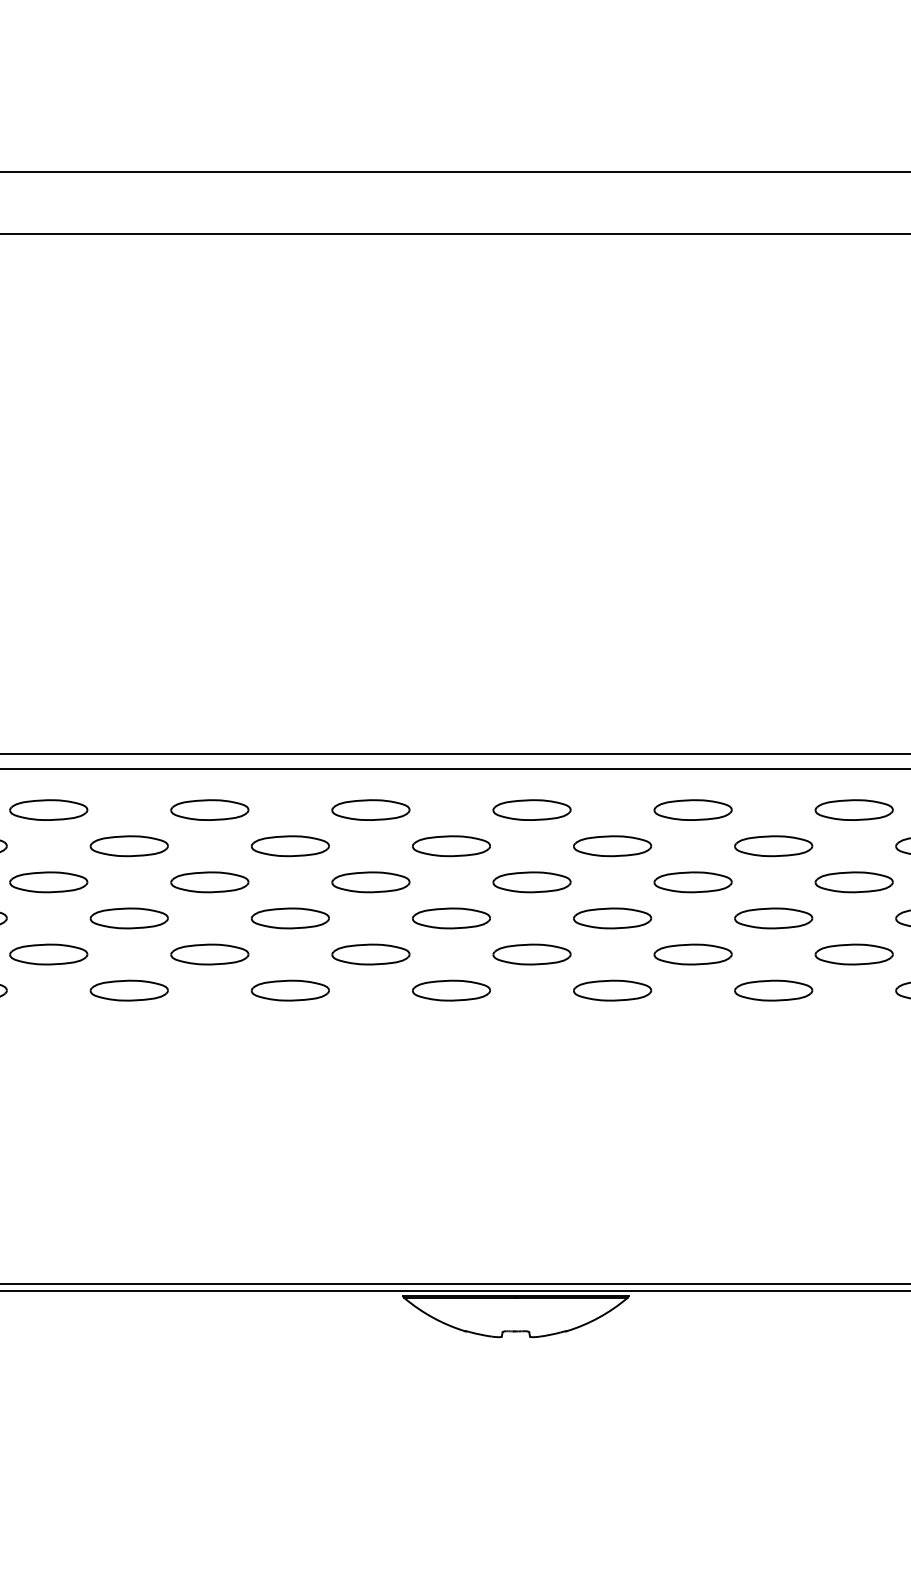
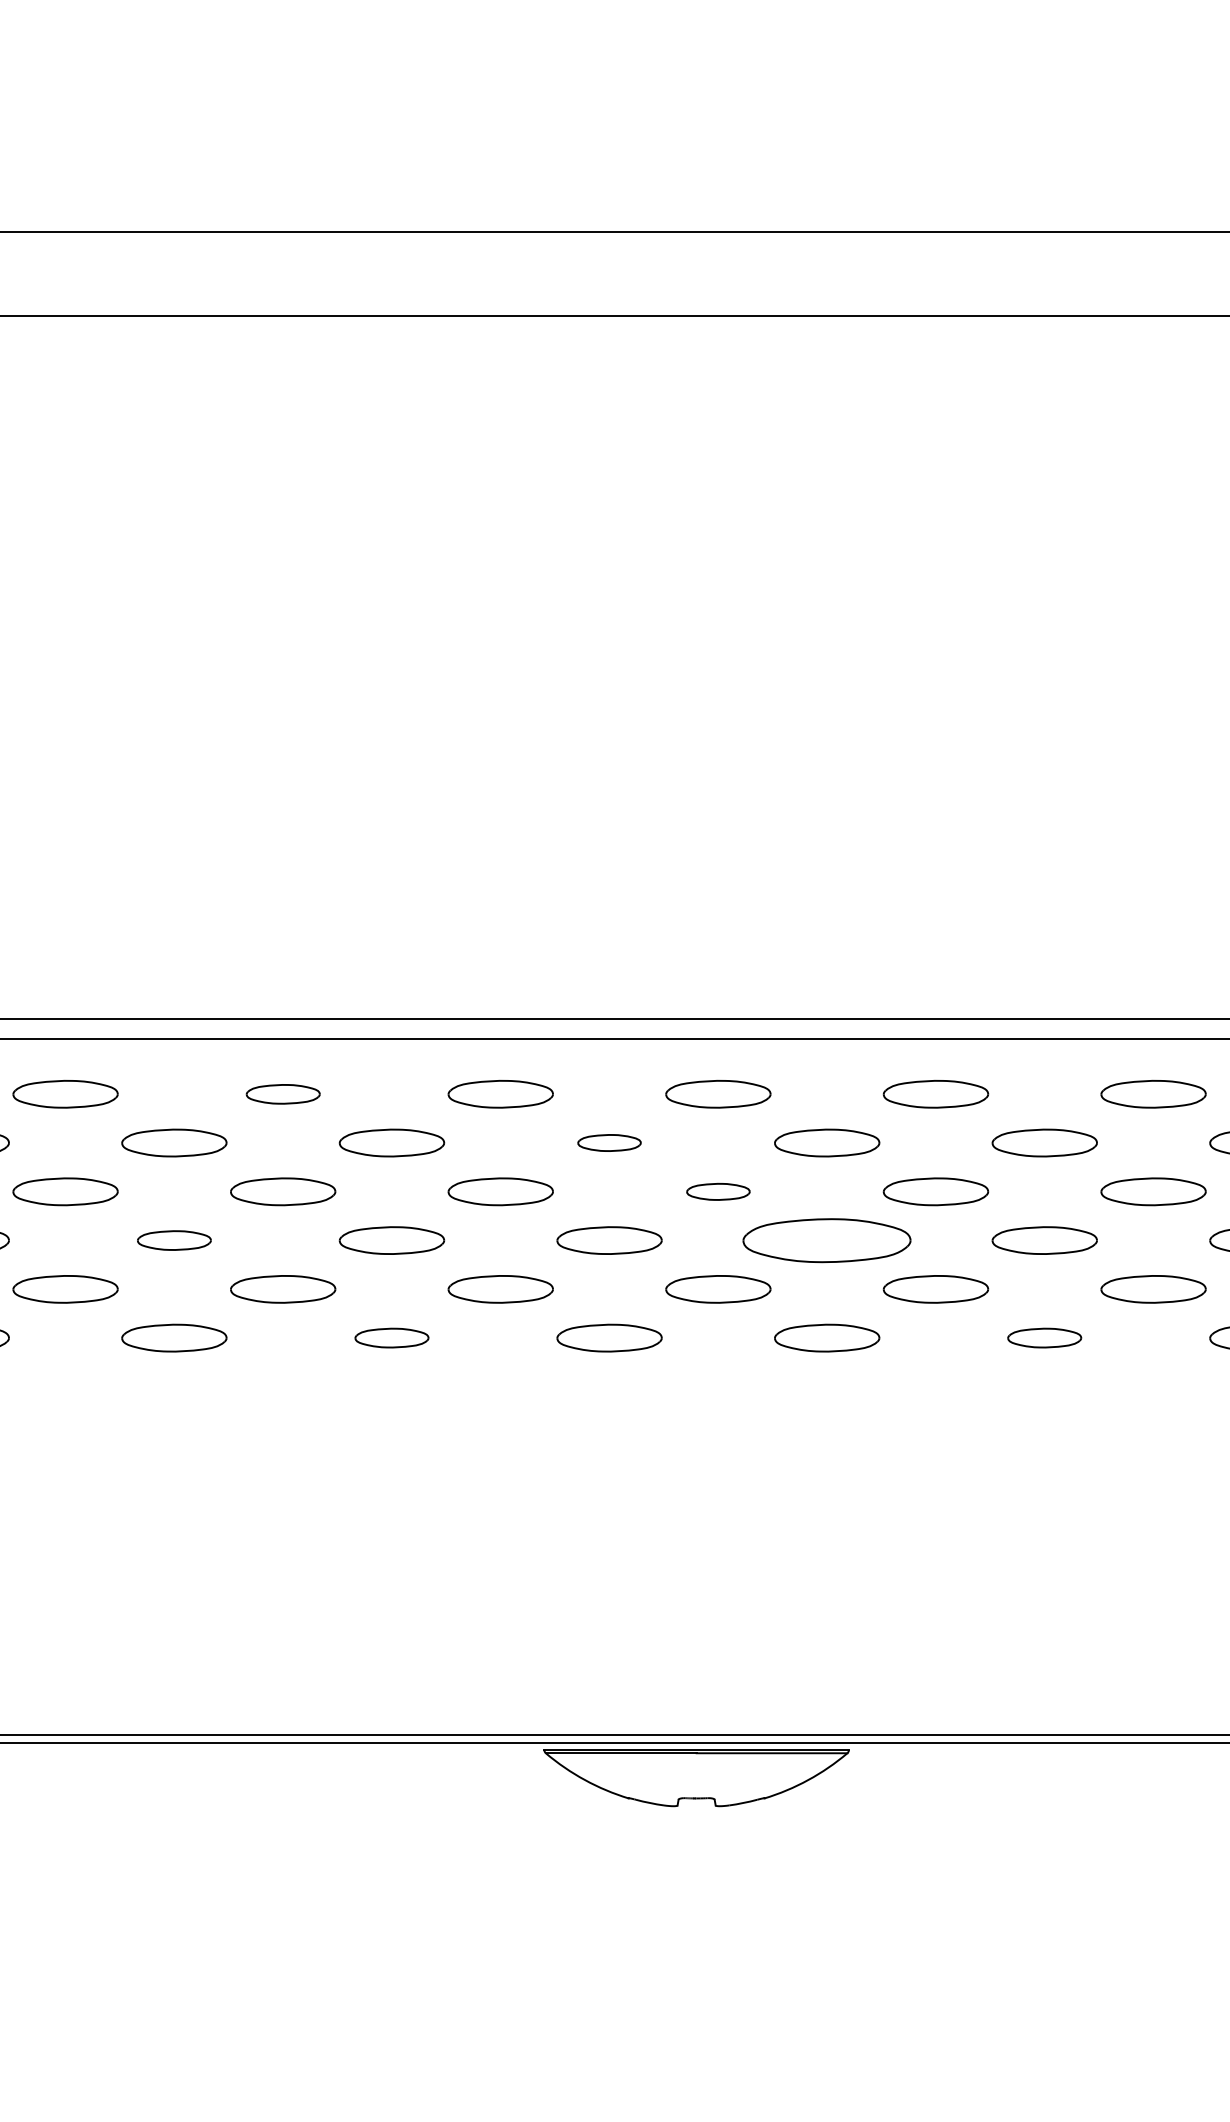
part: (210, 810) -> (283, 1094), size x0.7
part: (451, 845) -> (609, 1142), size x0.6
part: (532, 882) -> (718, 1191), size x0.6
part: (129, 918) -> (174, 1240), size x0.7
part: (612, 918) -> (827, 1240), size x1.6
part: (290, 990) -> (391, 1337), size x0.7
part: (773, 990) -> (1044, 1337), size x0.7

